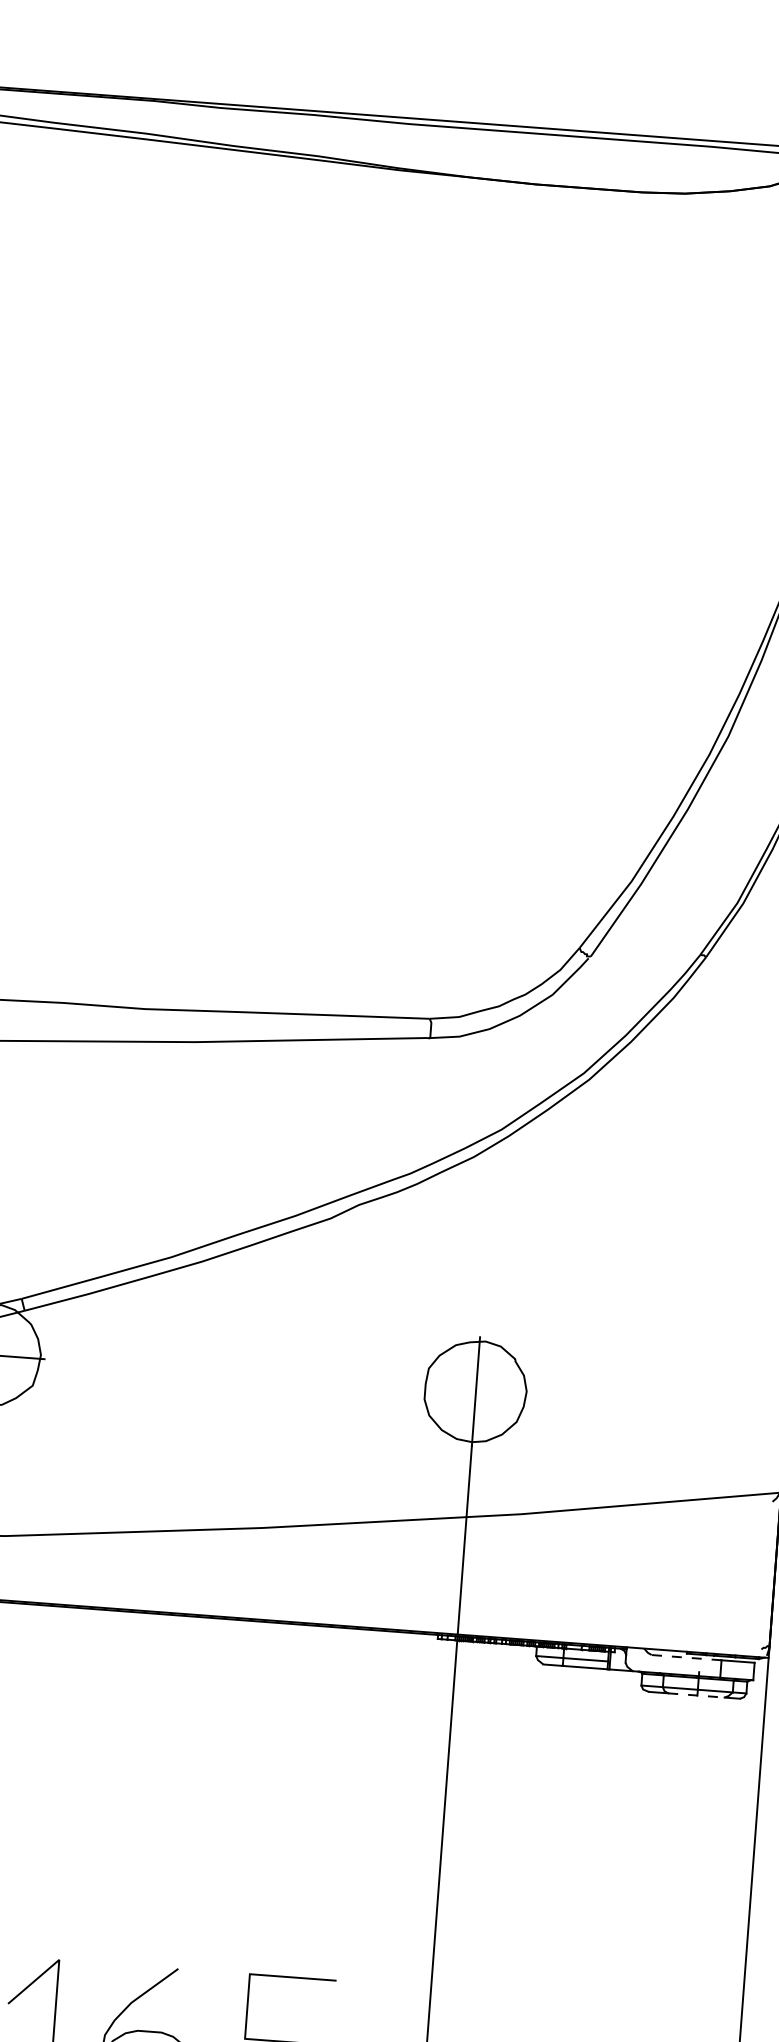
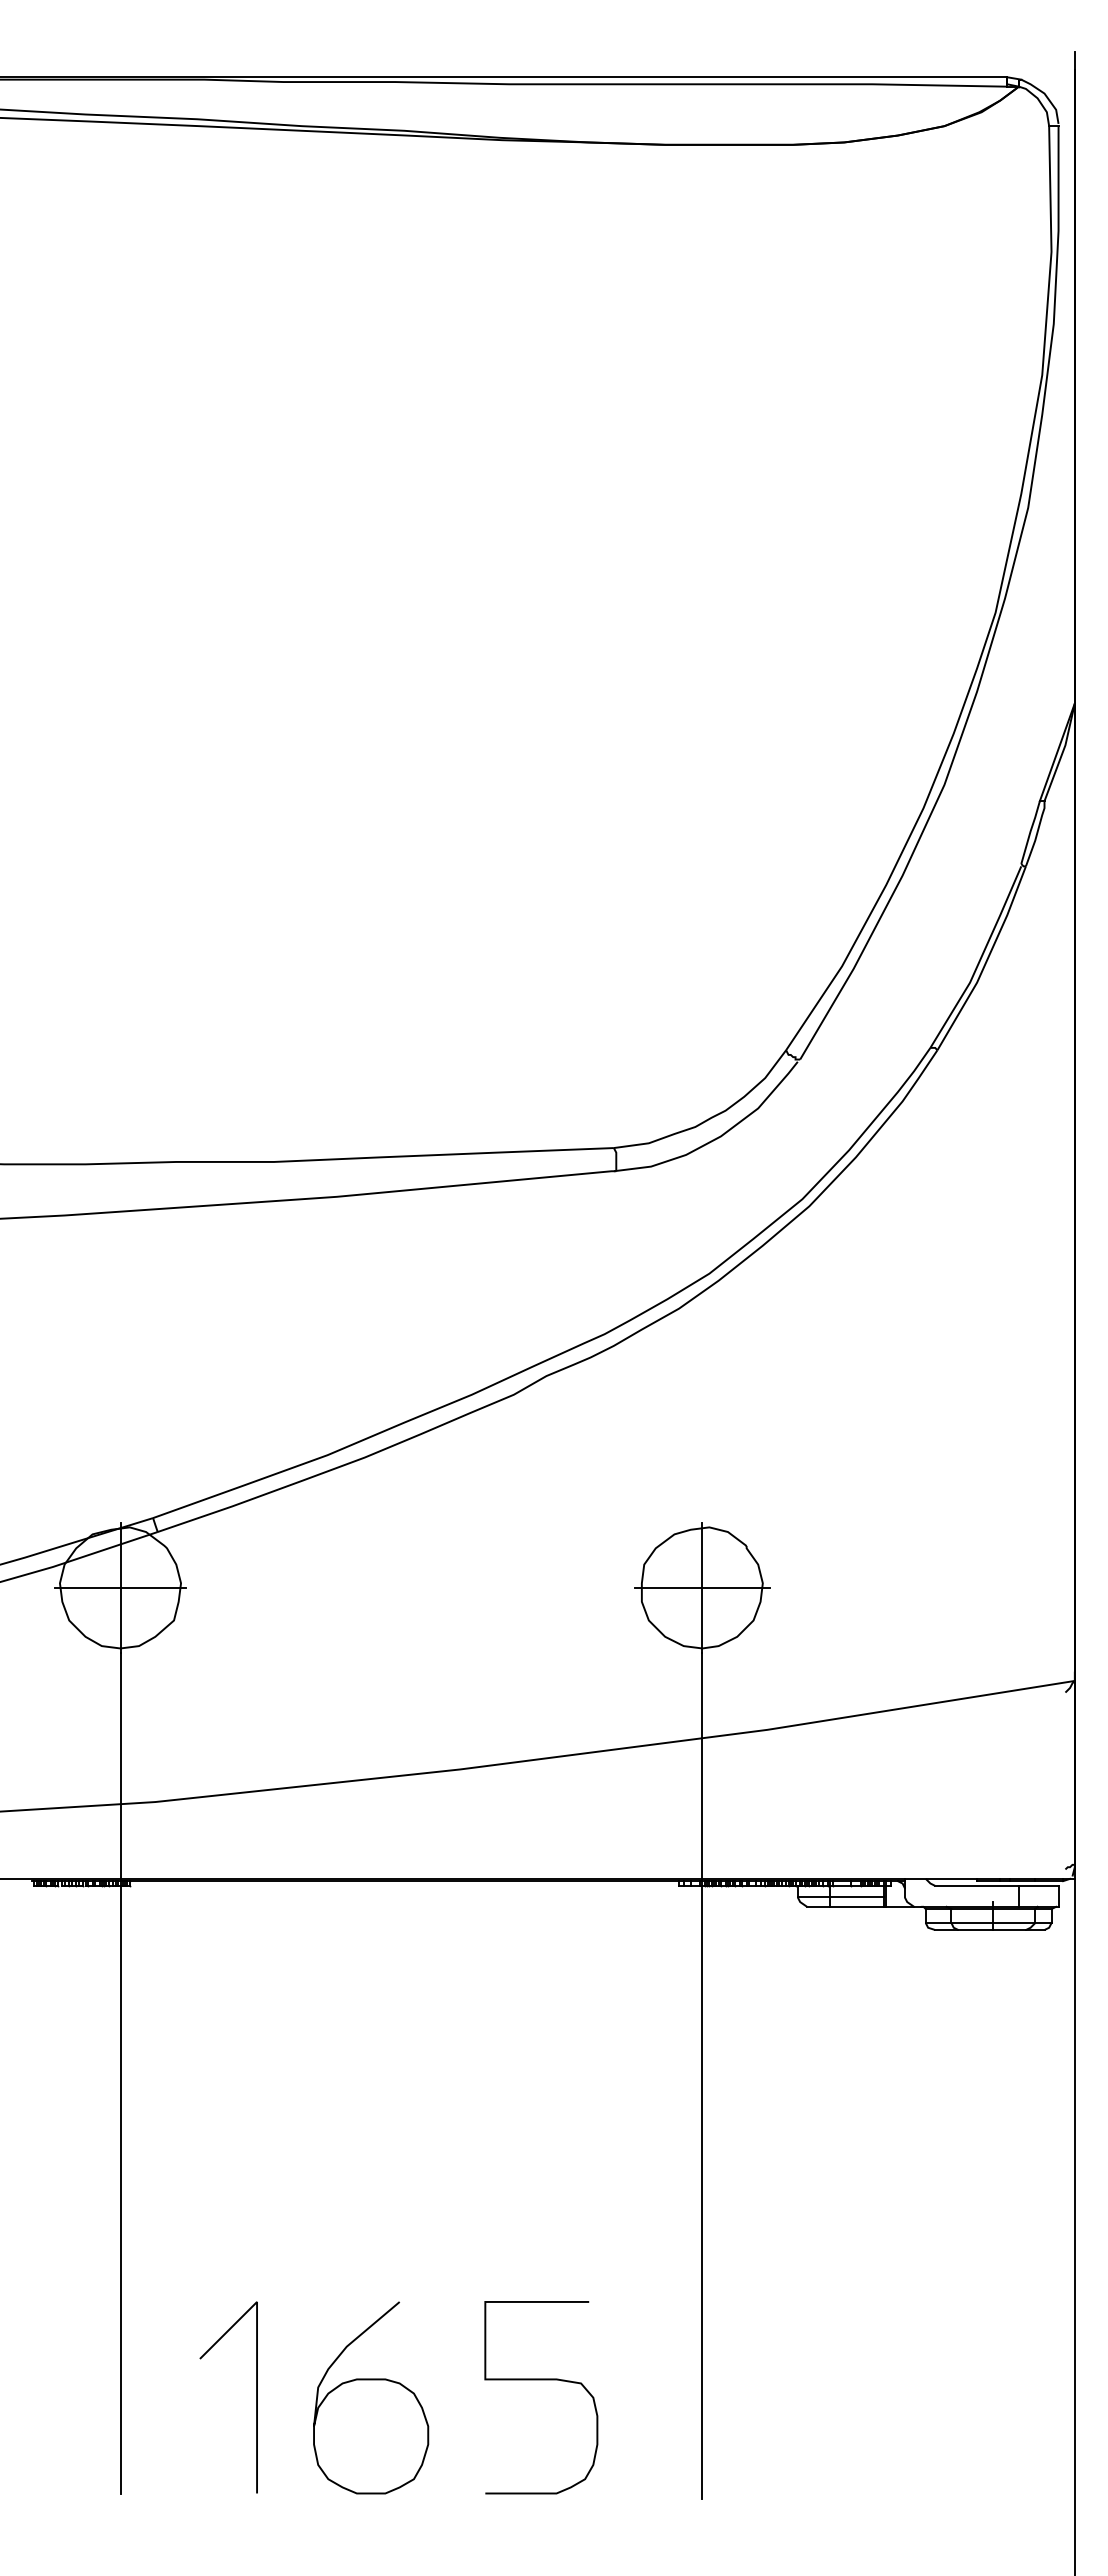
line: (475, 1391) -> (701, 1587), added
line: (686, 1657) -> (977, 1885), dashed -> solid
line: (696, 1695) -> (992, 1930), dashed -> solid

